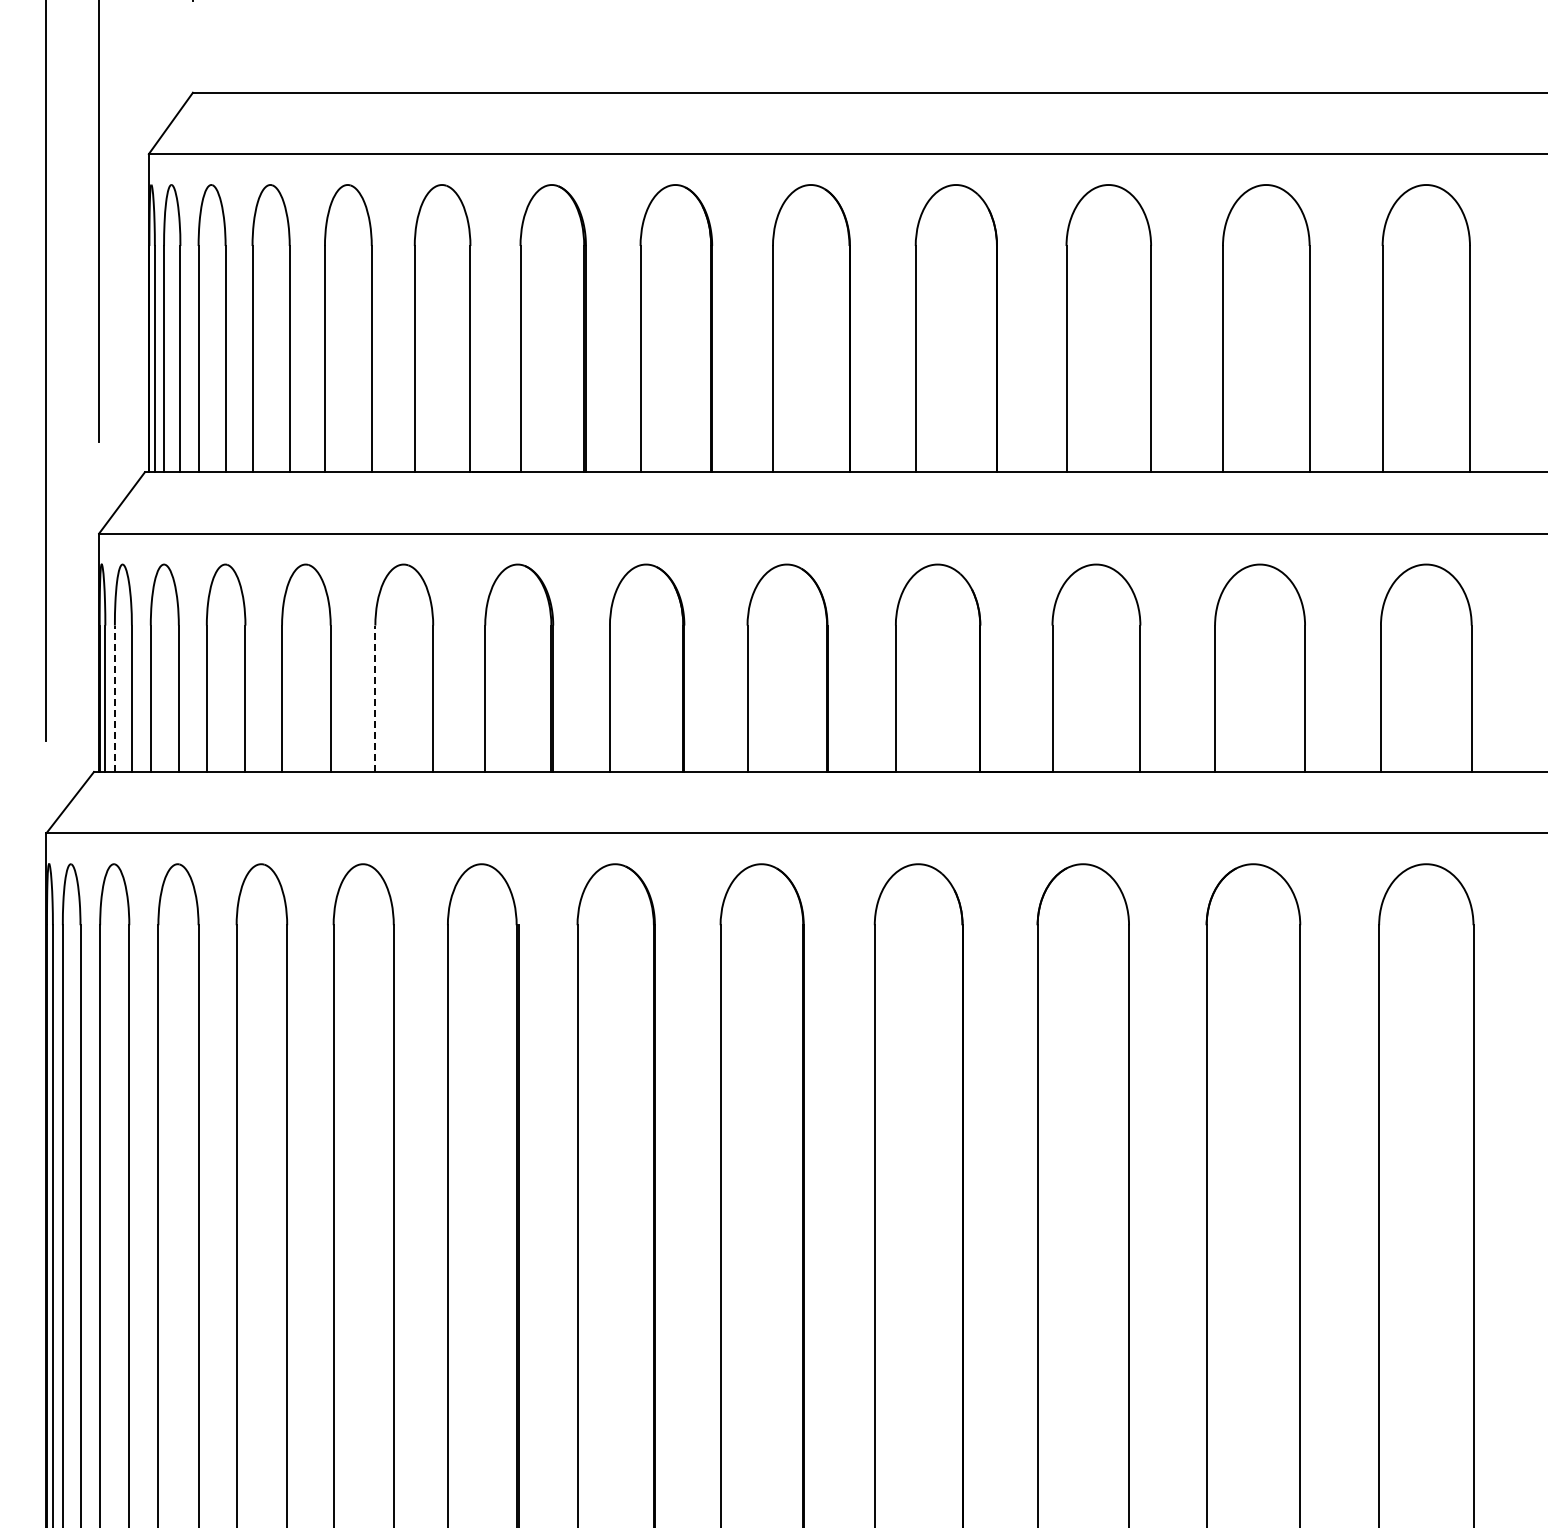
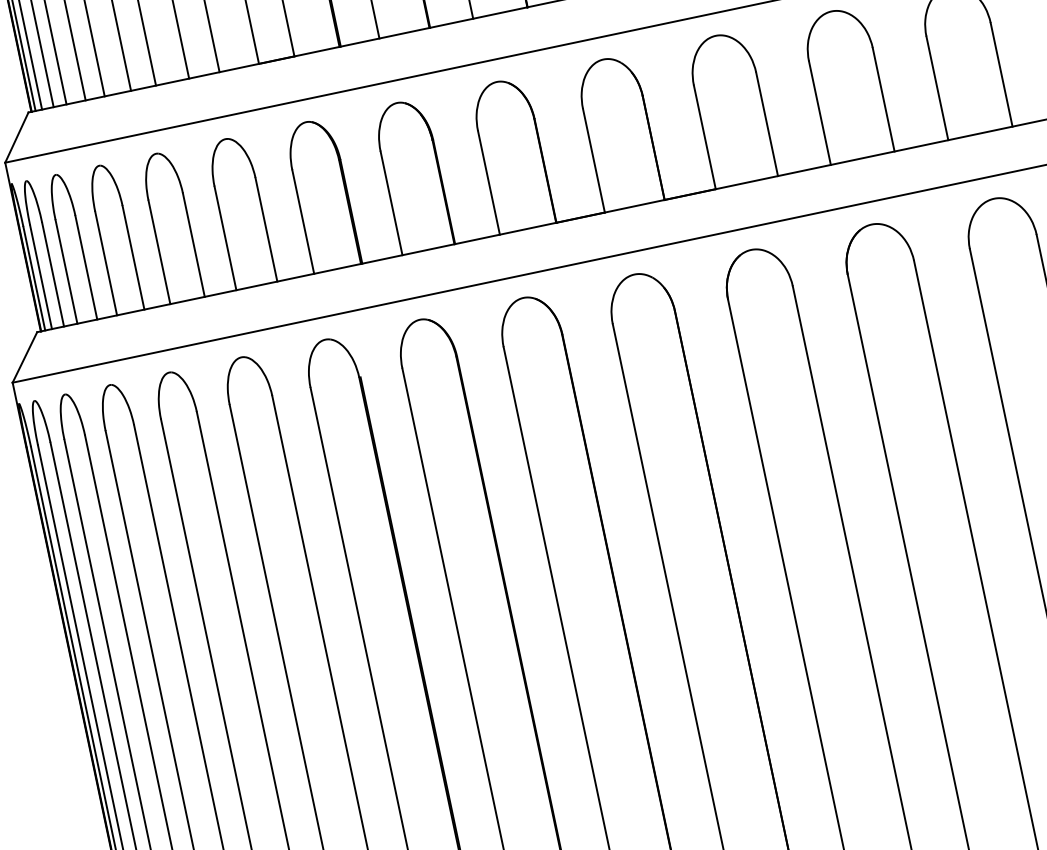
line: (114, 698) -> (40, 277), dashed -> solid
line: (375, 698) -> (225, 238), dashed -> solid

